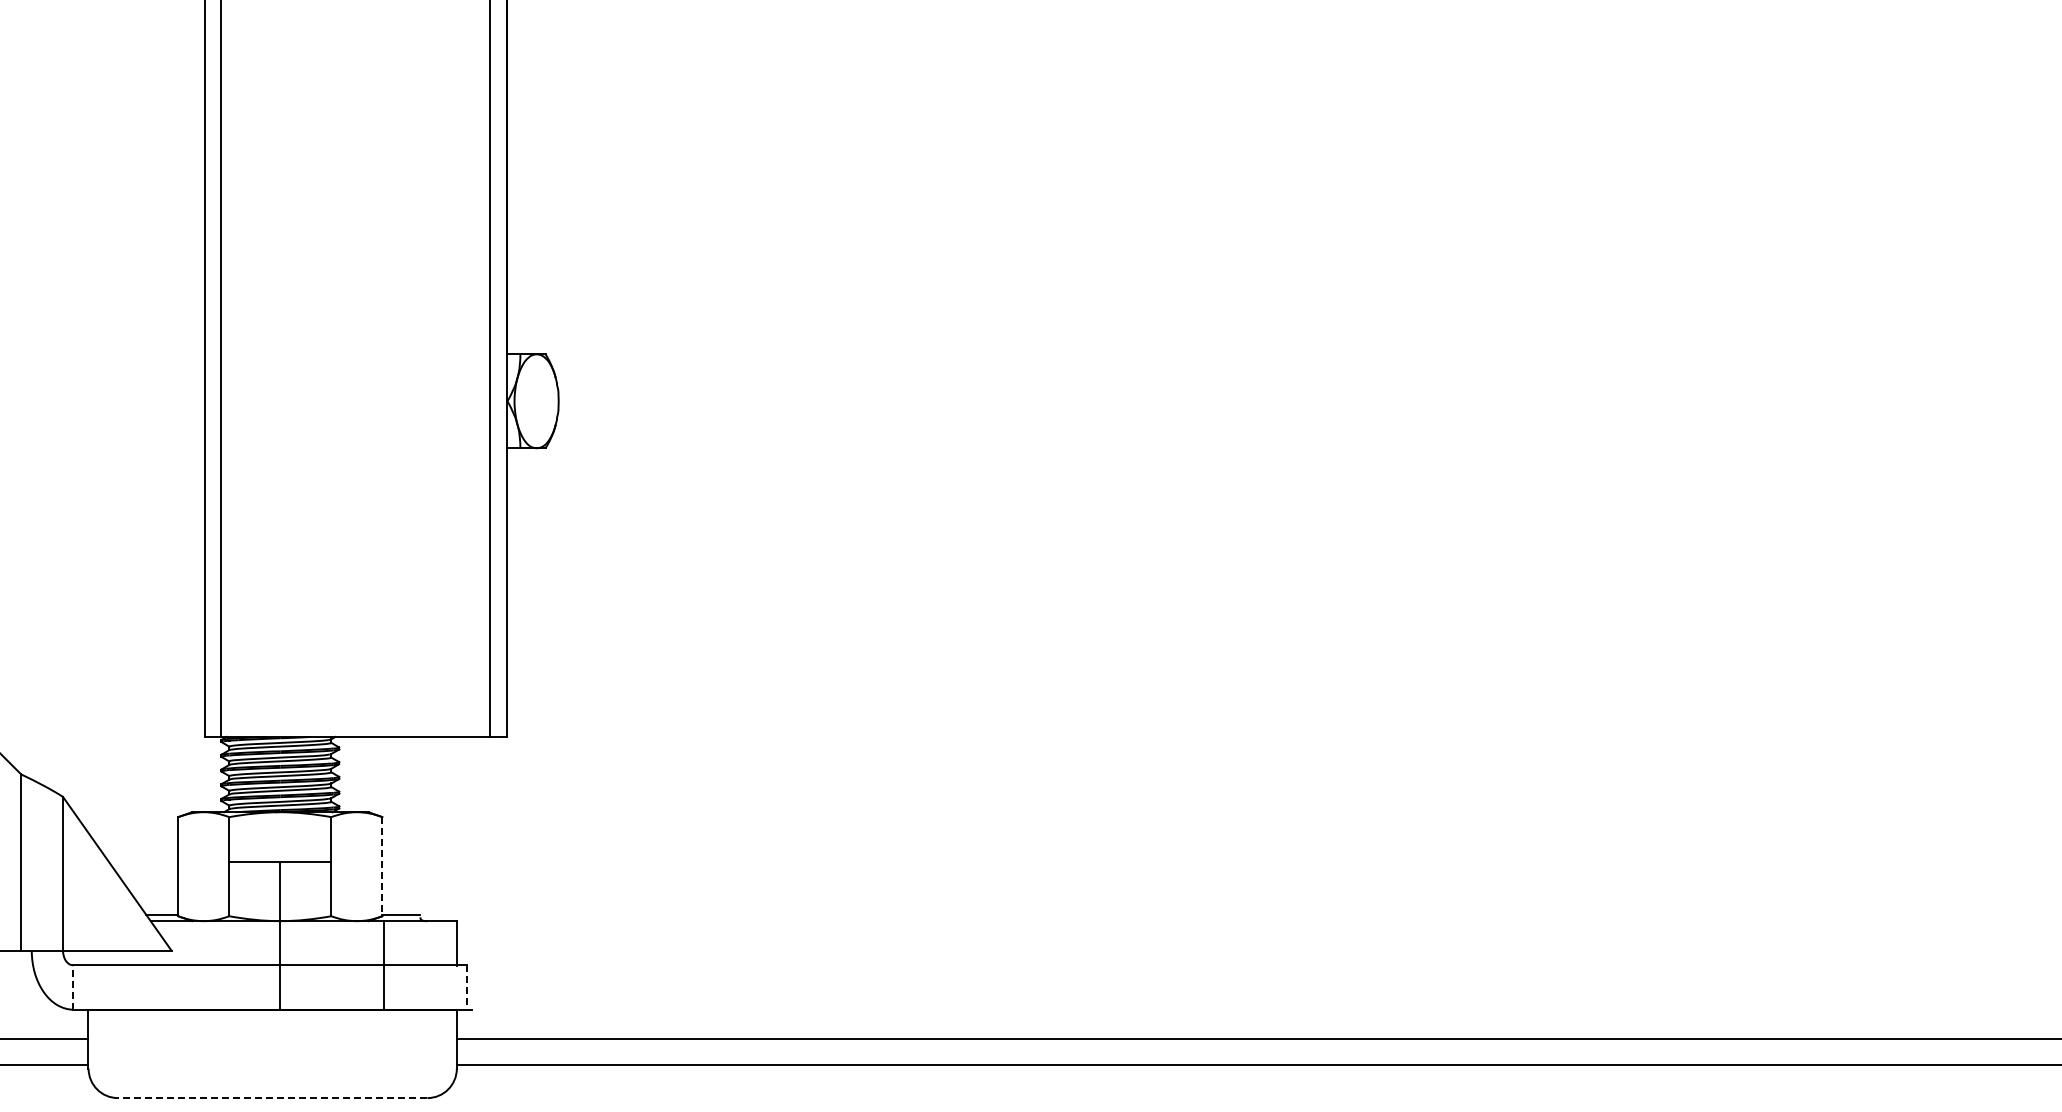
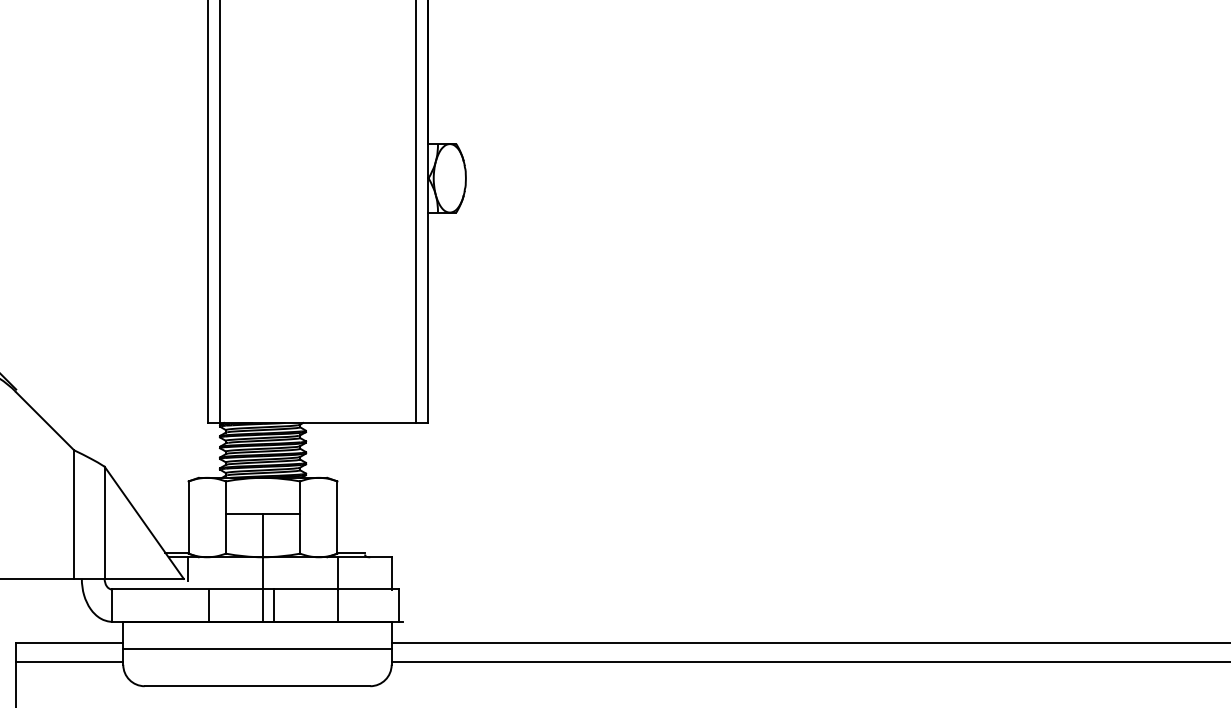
line: (382, 866) -> (337, 517), dashed -> solid
line: (177, 937) -> (188, 569), added
line: (73, 987) -> (112, 605), dashed -> solid
line: (206, 987) -> (209, 605), added
line: (294, 987) -> (273, 605), added
line: (467, 988) -> (399, 606), dashed -> solid
line: (272, 1046) -> (257, 648), added
line: (272, 1098) -> (257, 686), dashed -> solid

